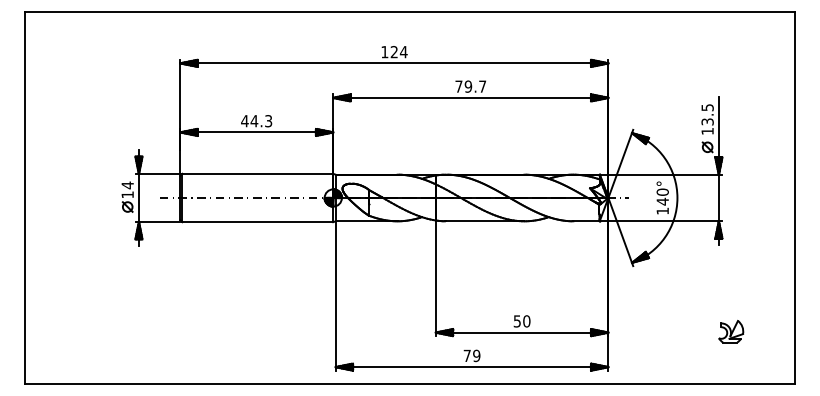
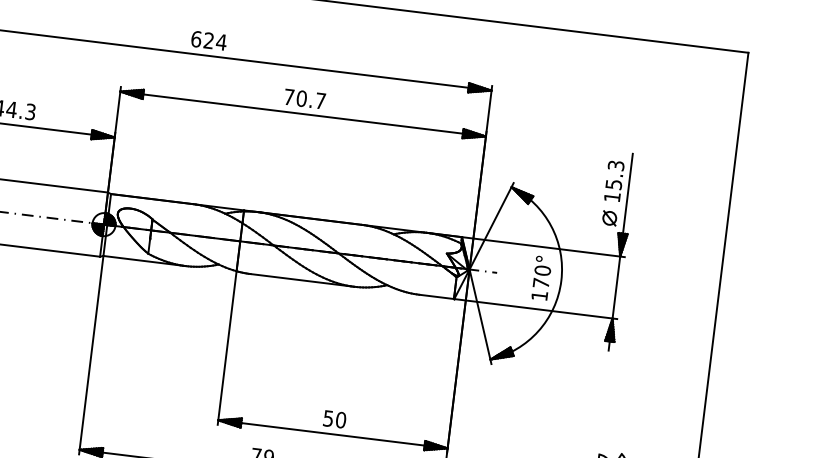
text: (384, 52) -> (195, 39), 124 -> 624
text: (467, 86) -> (300, 98), 79.7 -> 70.7
text: (706, 114) -> (613, 174), 13.5 -> 15.3
text: (662, 201) -> (540, 282), 140° -> 170°

